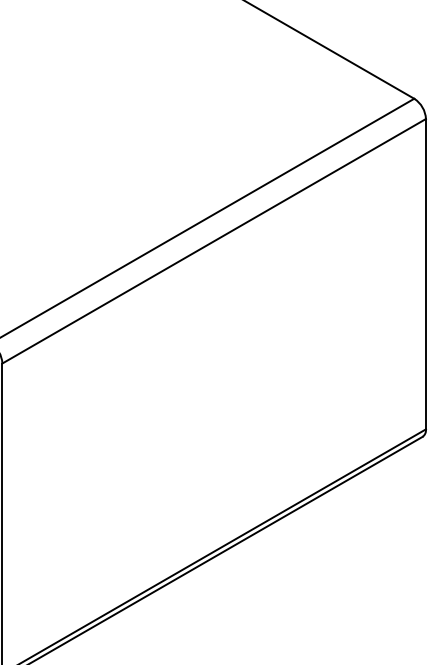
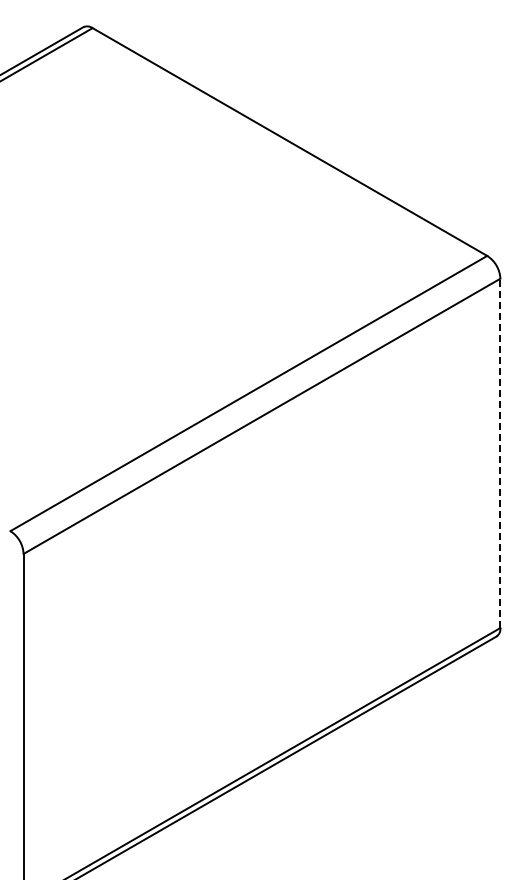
line: (426, 274) -> (500, 453), solid -> dashed

